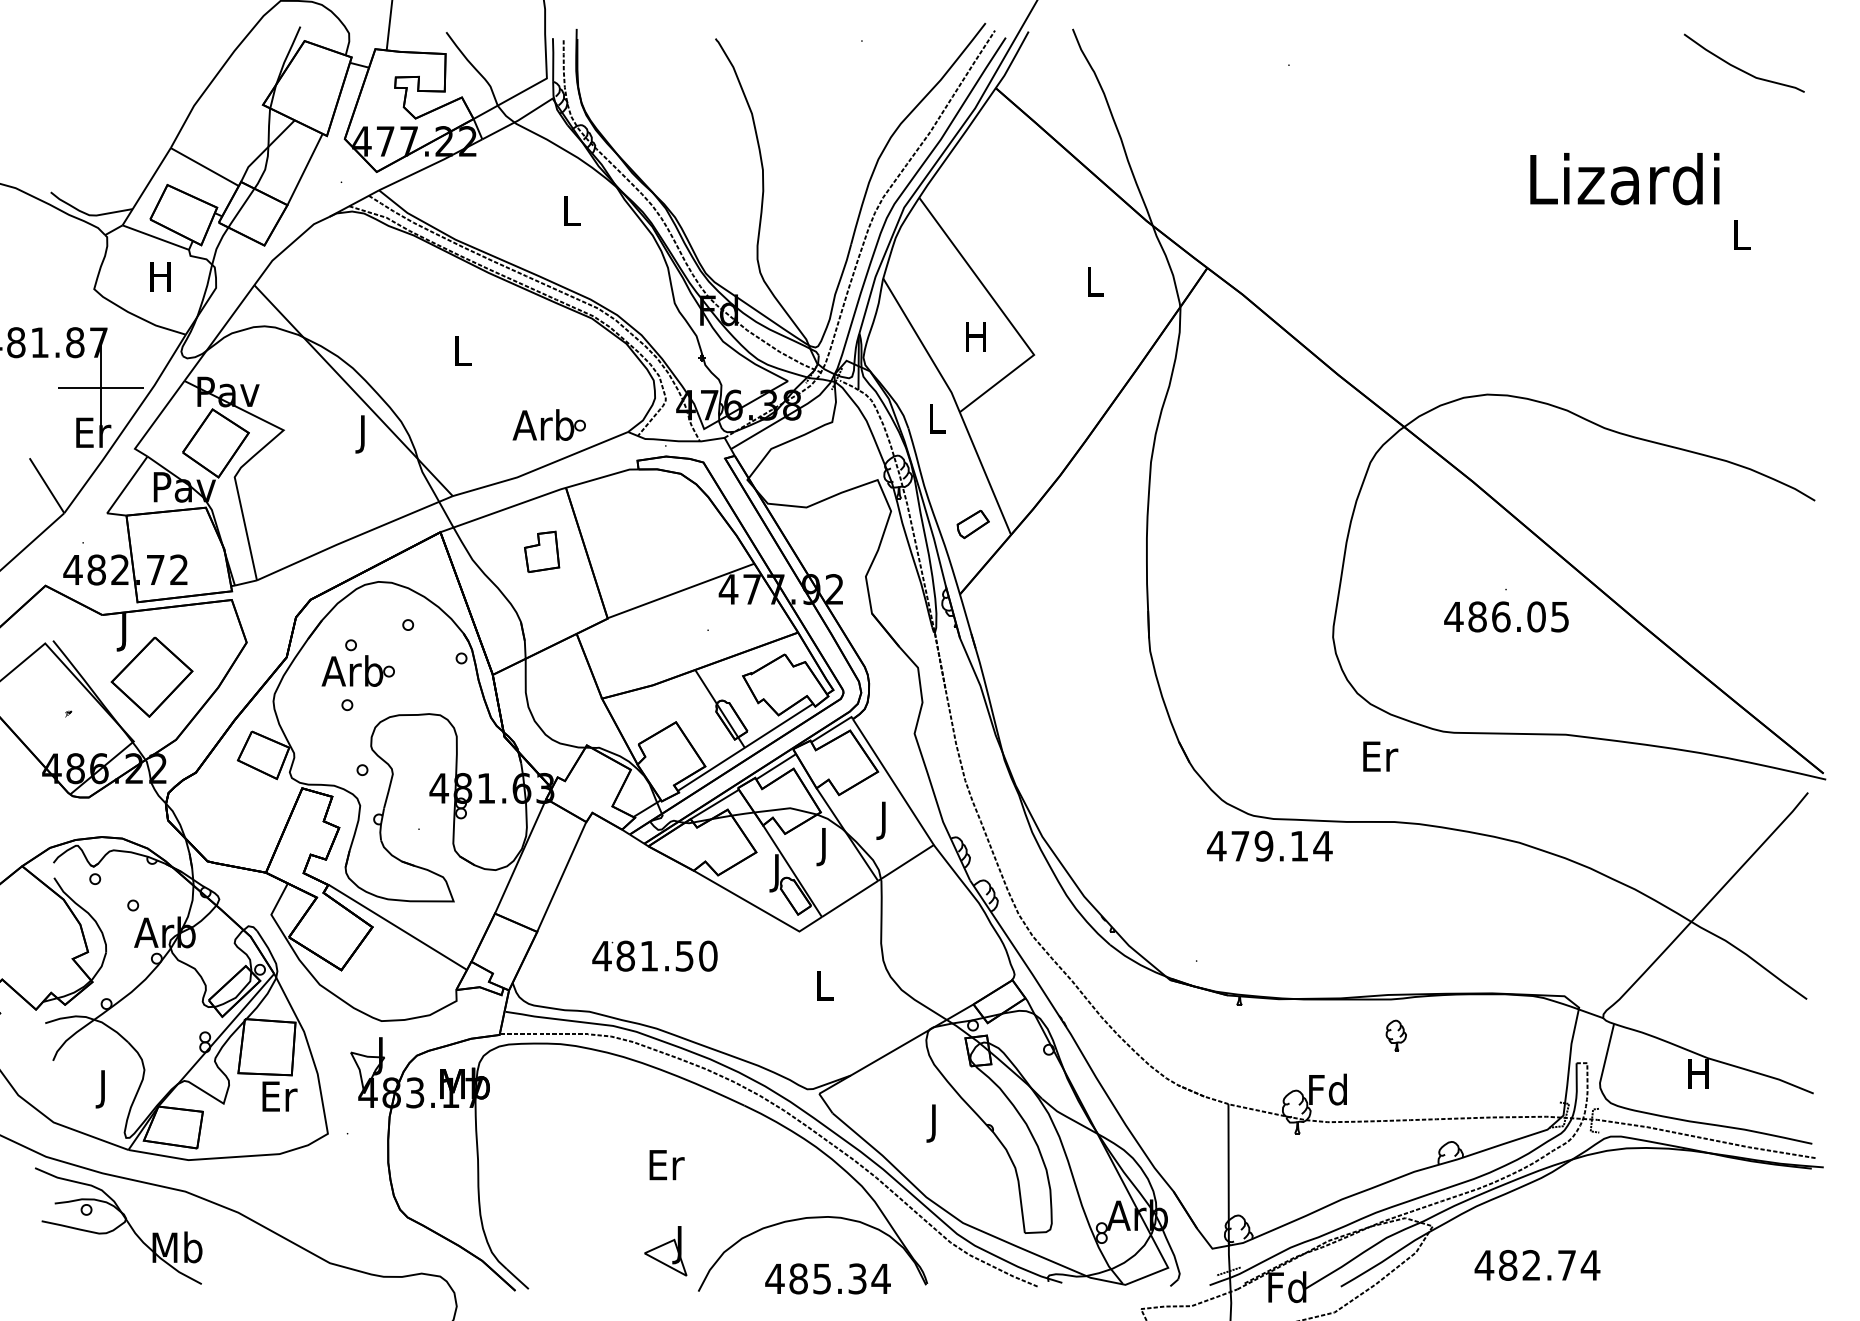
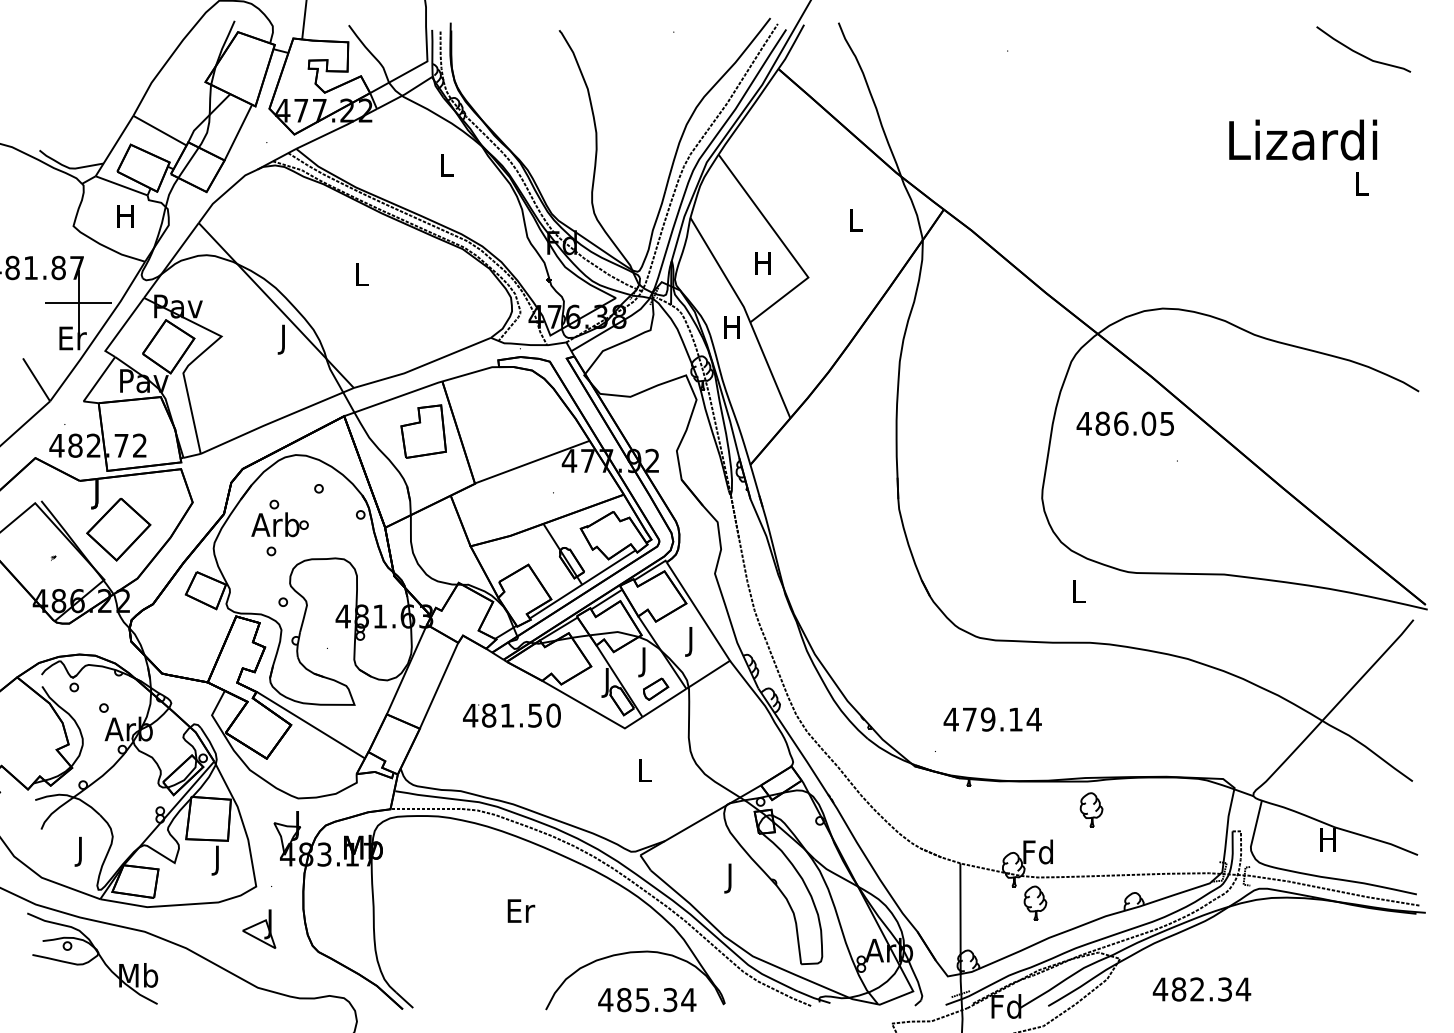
text: (1624, 179) -> (1302, 140), moved
text: (936, 418) -> (732, 327), L -> H
part: (548, 424) -> (428, 331), removed
part: (972, 524) -> (655, 689), moved
part: (541, 551) -> (423, 431), size x1.67
text: (1506, 616) -> (1125, 423), moved
text: (1380, 756) -> (1079, 591), Er -> L
text: (1269, 845) -> (992, 719), moved
text: (654, 955) -> (511, 715), moved
part: (1396, 1035) -> (1091, 809), size x1.43
text: (279, 1100) -> (218, 860), Er -> J
part: (1324, 1154) -> (1035, 902), added
part: (665, 1251) -> (259, 929), moved
text: (1566, 1264) -> (1224, 988), 482.74 -> 482.34

